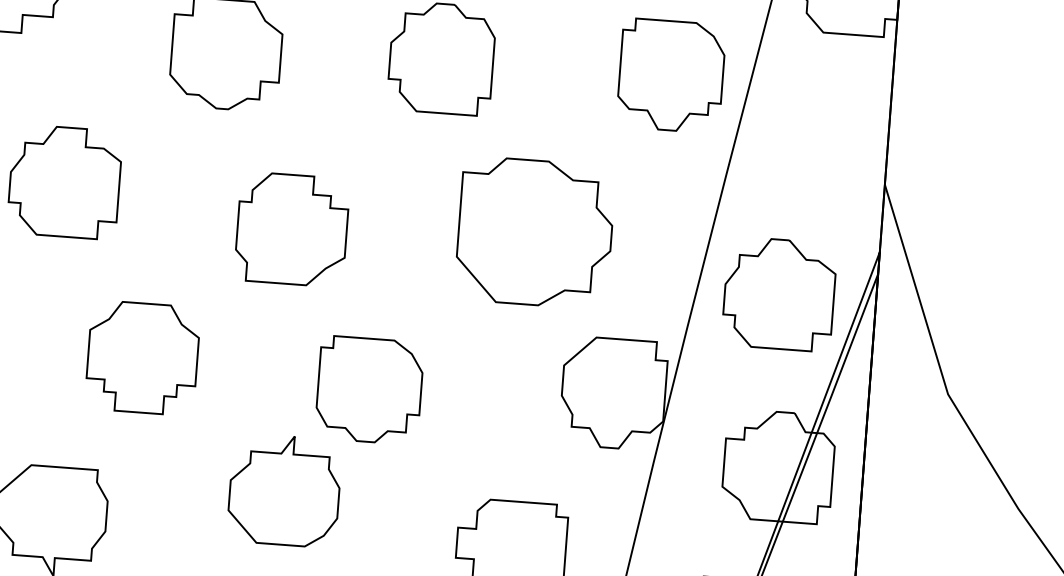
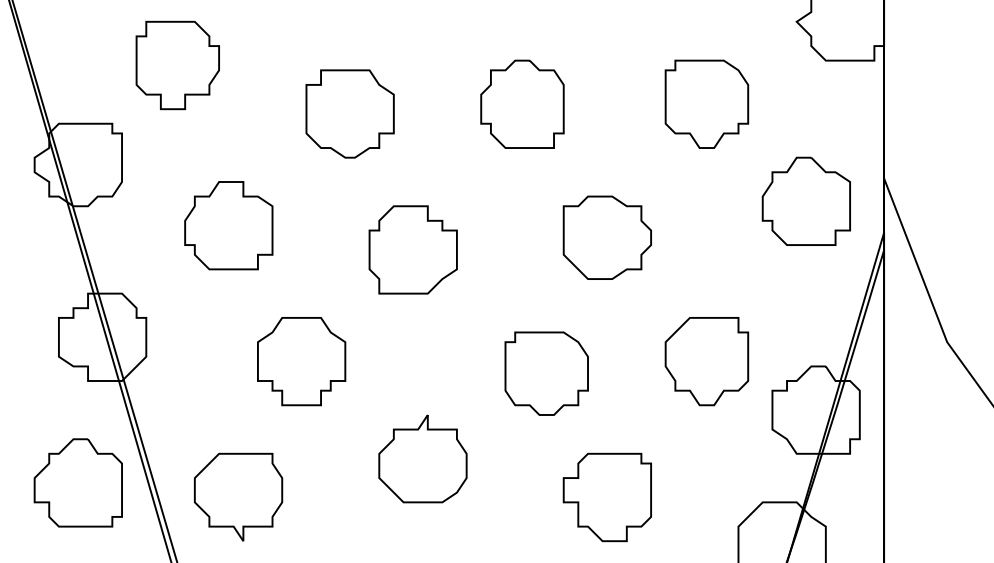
part: (533, 232) -> (606, 237), size x0.71
part: (778, 293) -> (805, 200), moved
part: (369, 390) -> (546, 373), moved
part: (613, 393) -> (706, 361), moved

